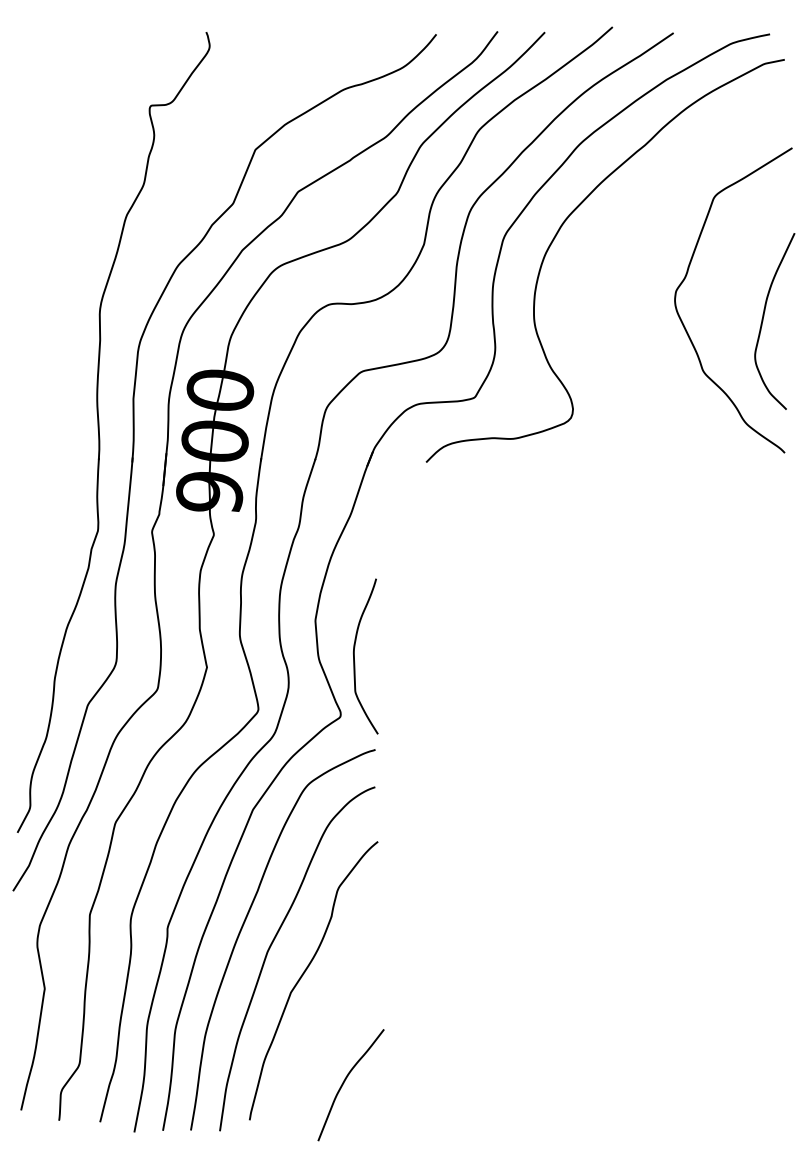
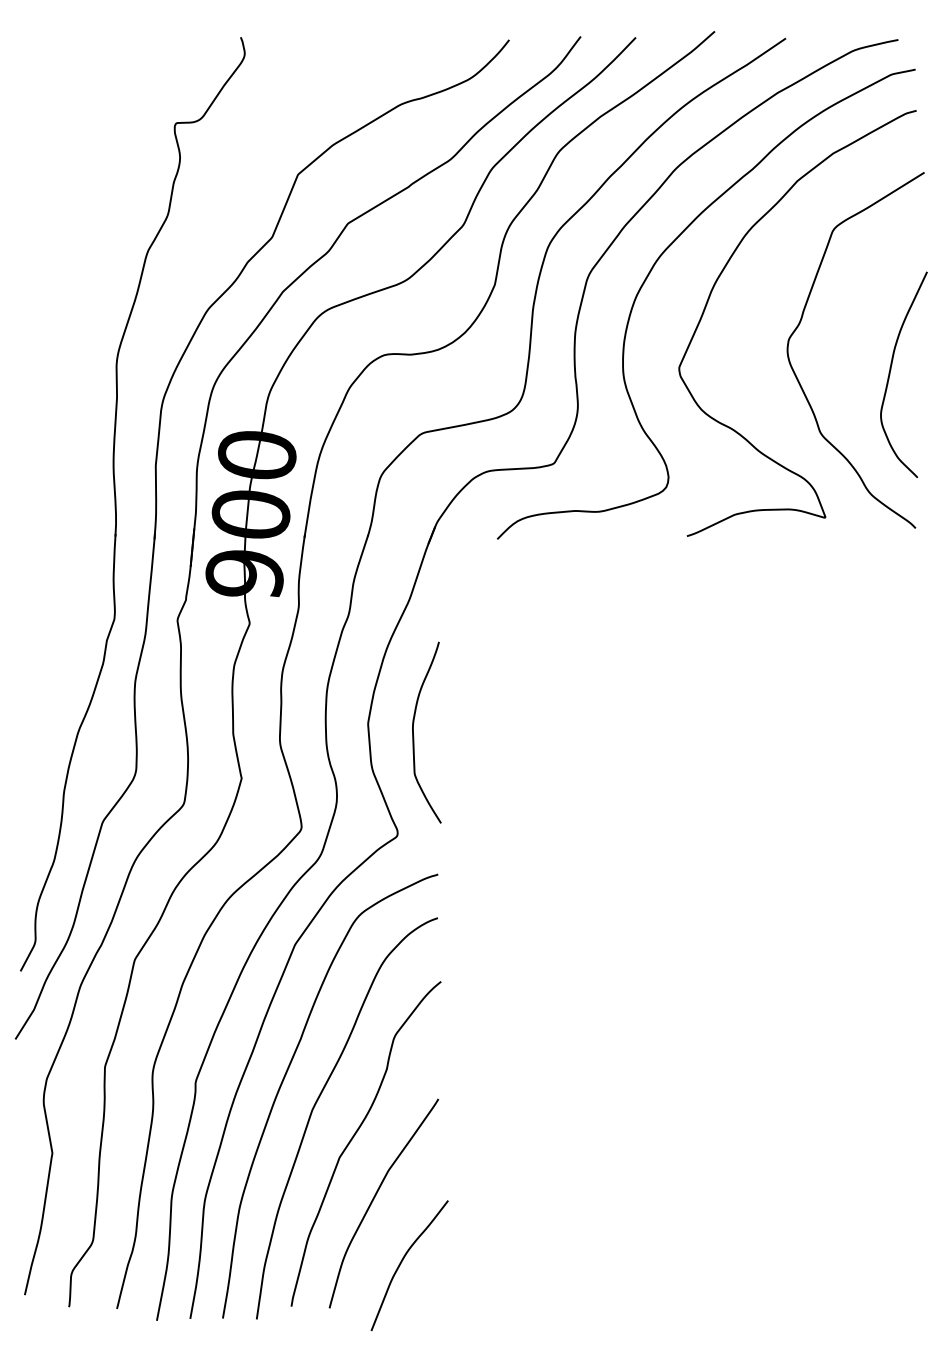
curve: (617, 237) -> (720, 276), added
curve: (355, 659) -> (414, 736), moved
curve: (320, 1028) -> (374, 1199), added

